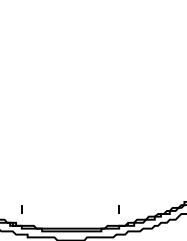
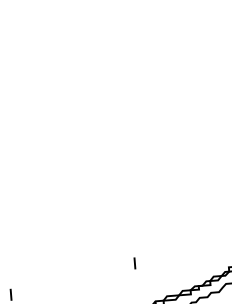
line: (118, 209) -> (134, 263), moved

